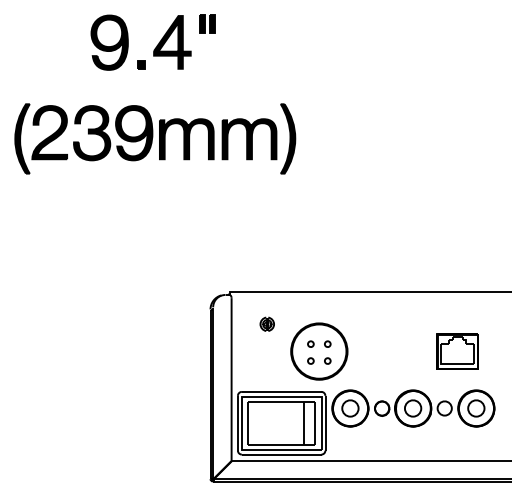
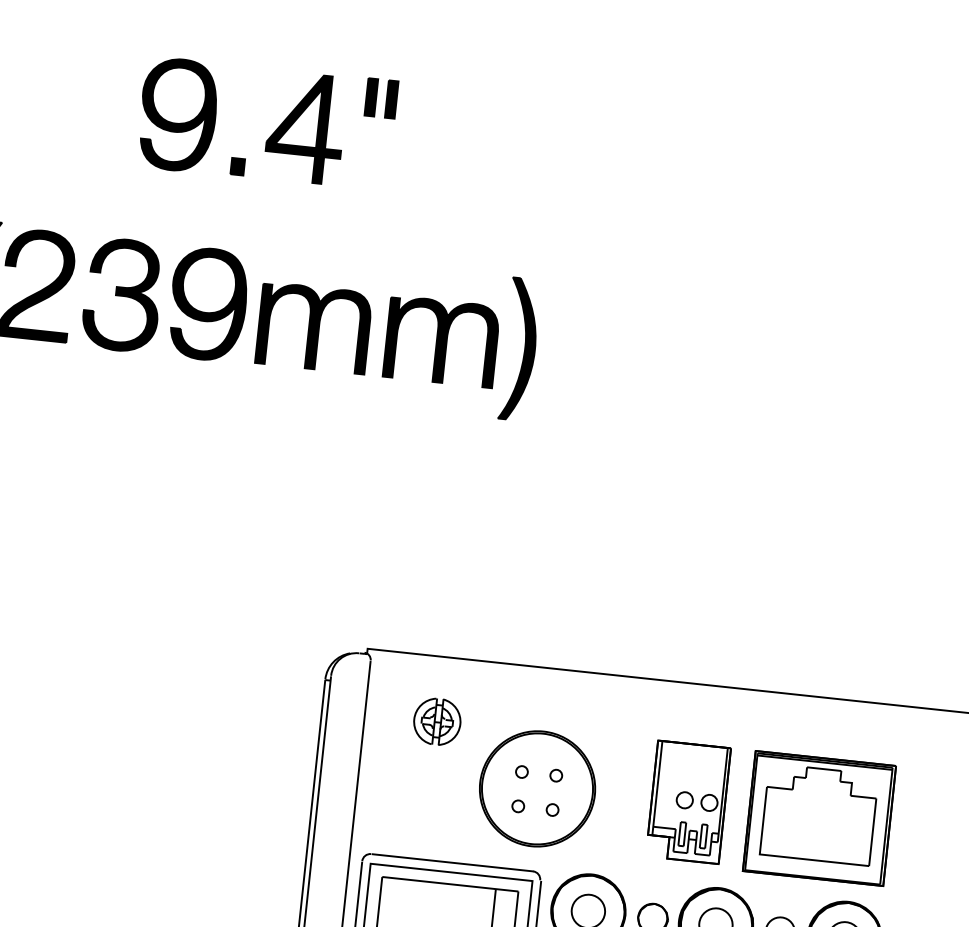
part: (267, 324) -> (437, 722), size x1.67
part: (392, 350) -> (686, 802), added
part: (457, 351) -> (818, 818), size x1.67

